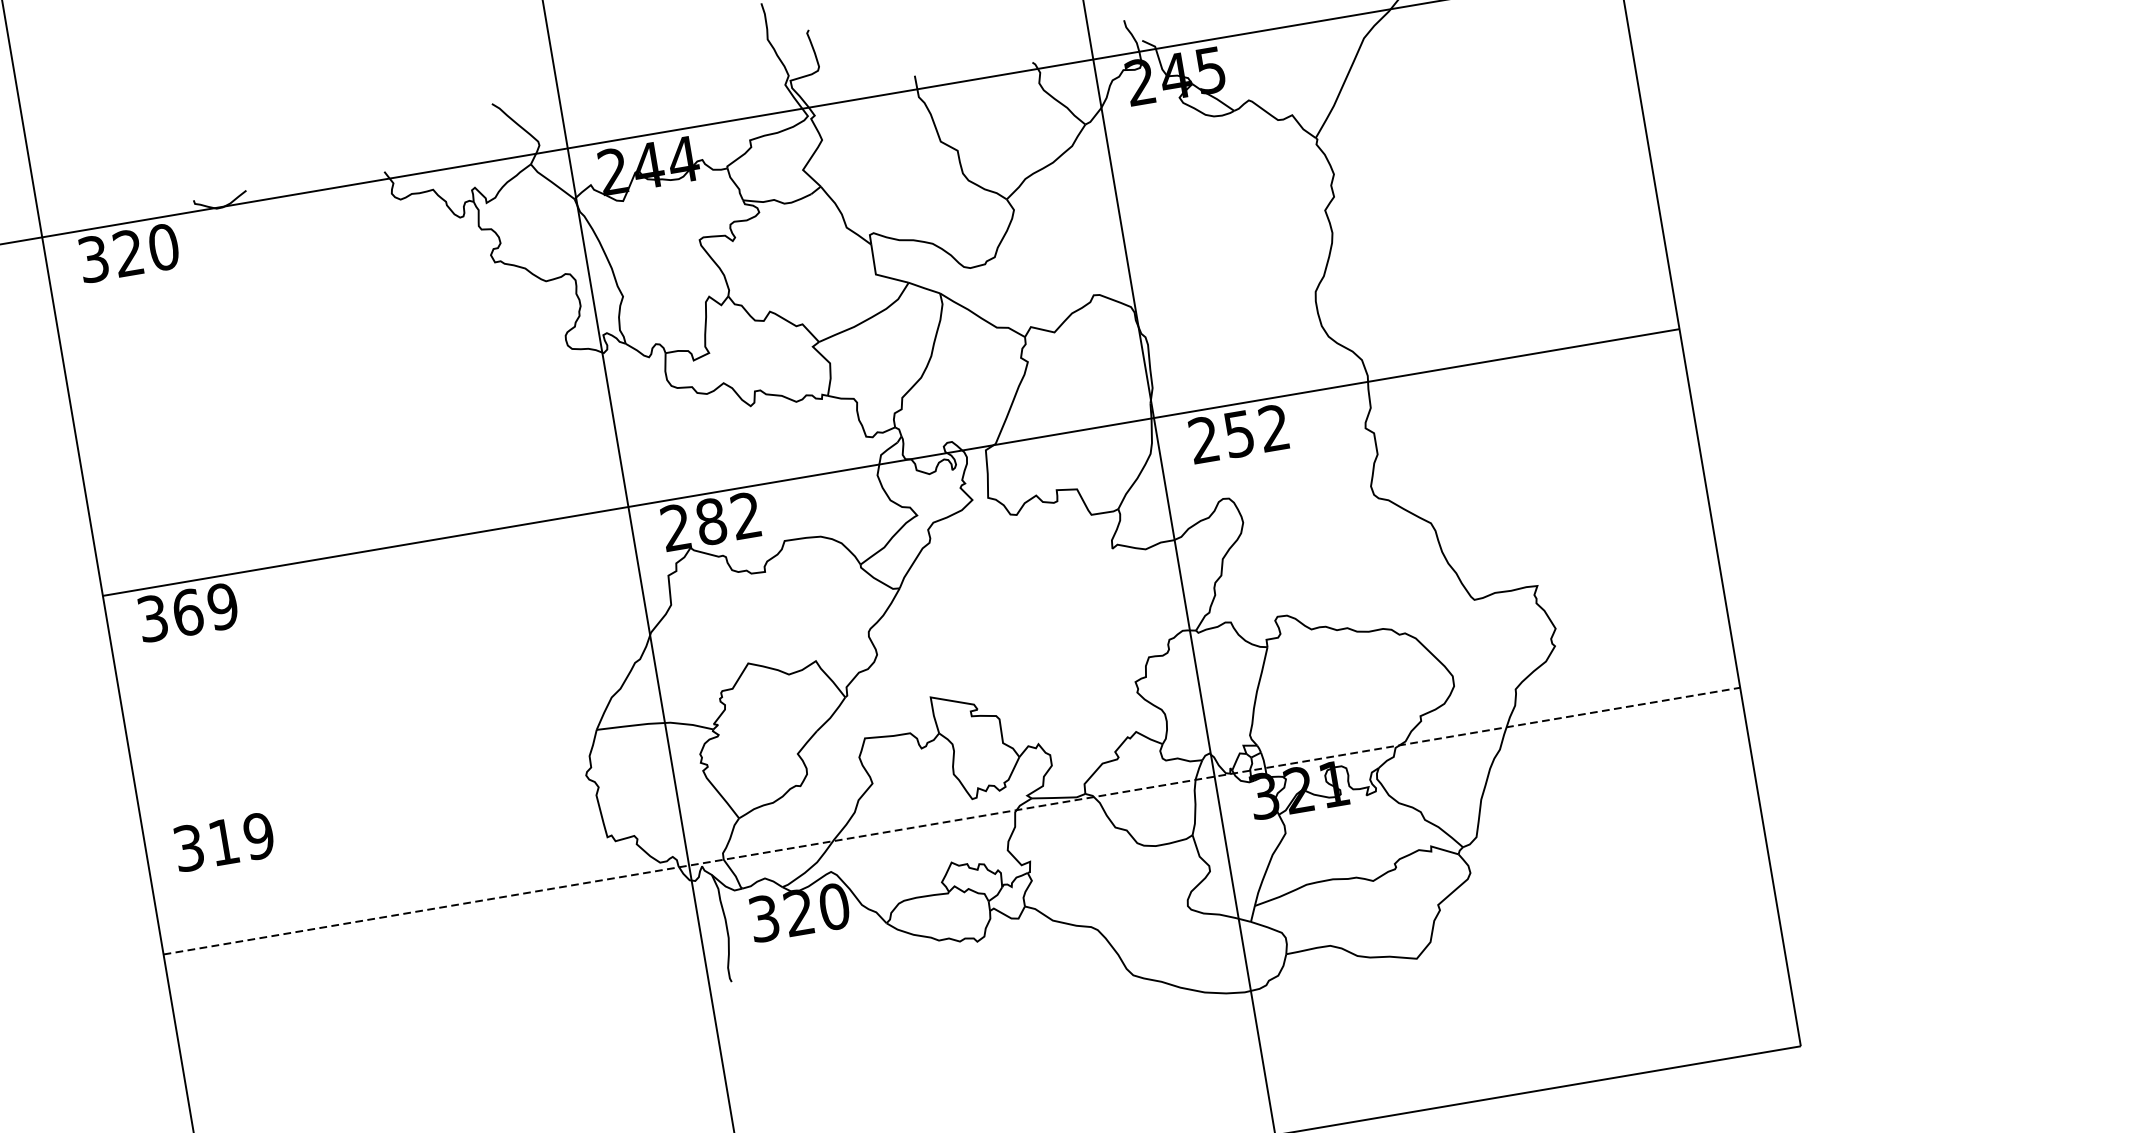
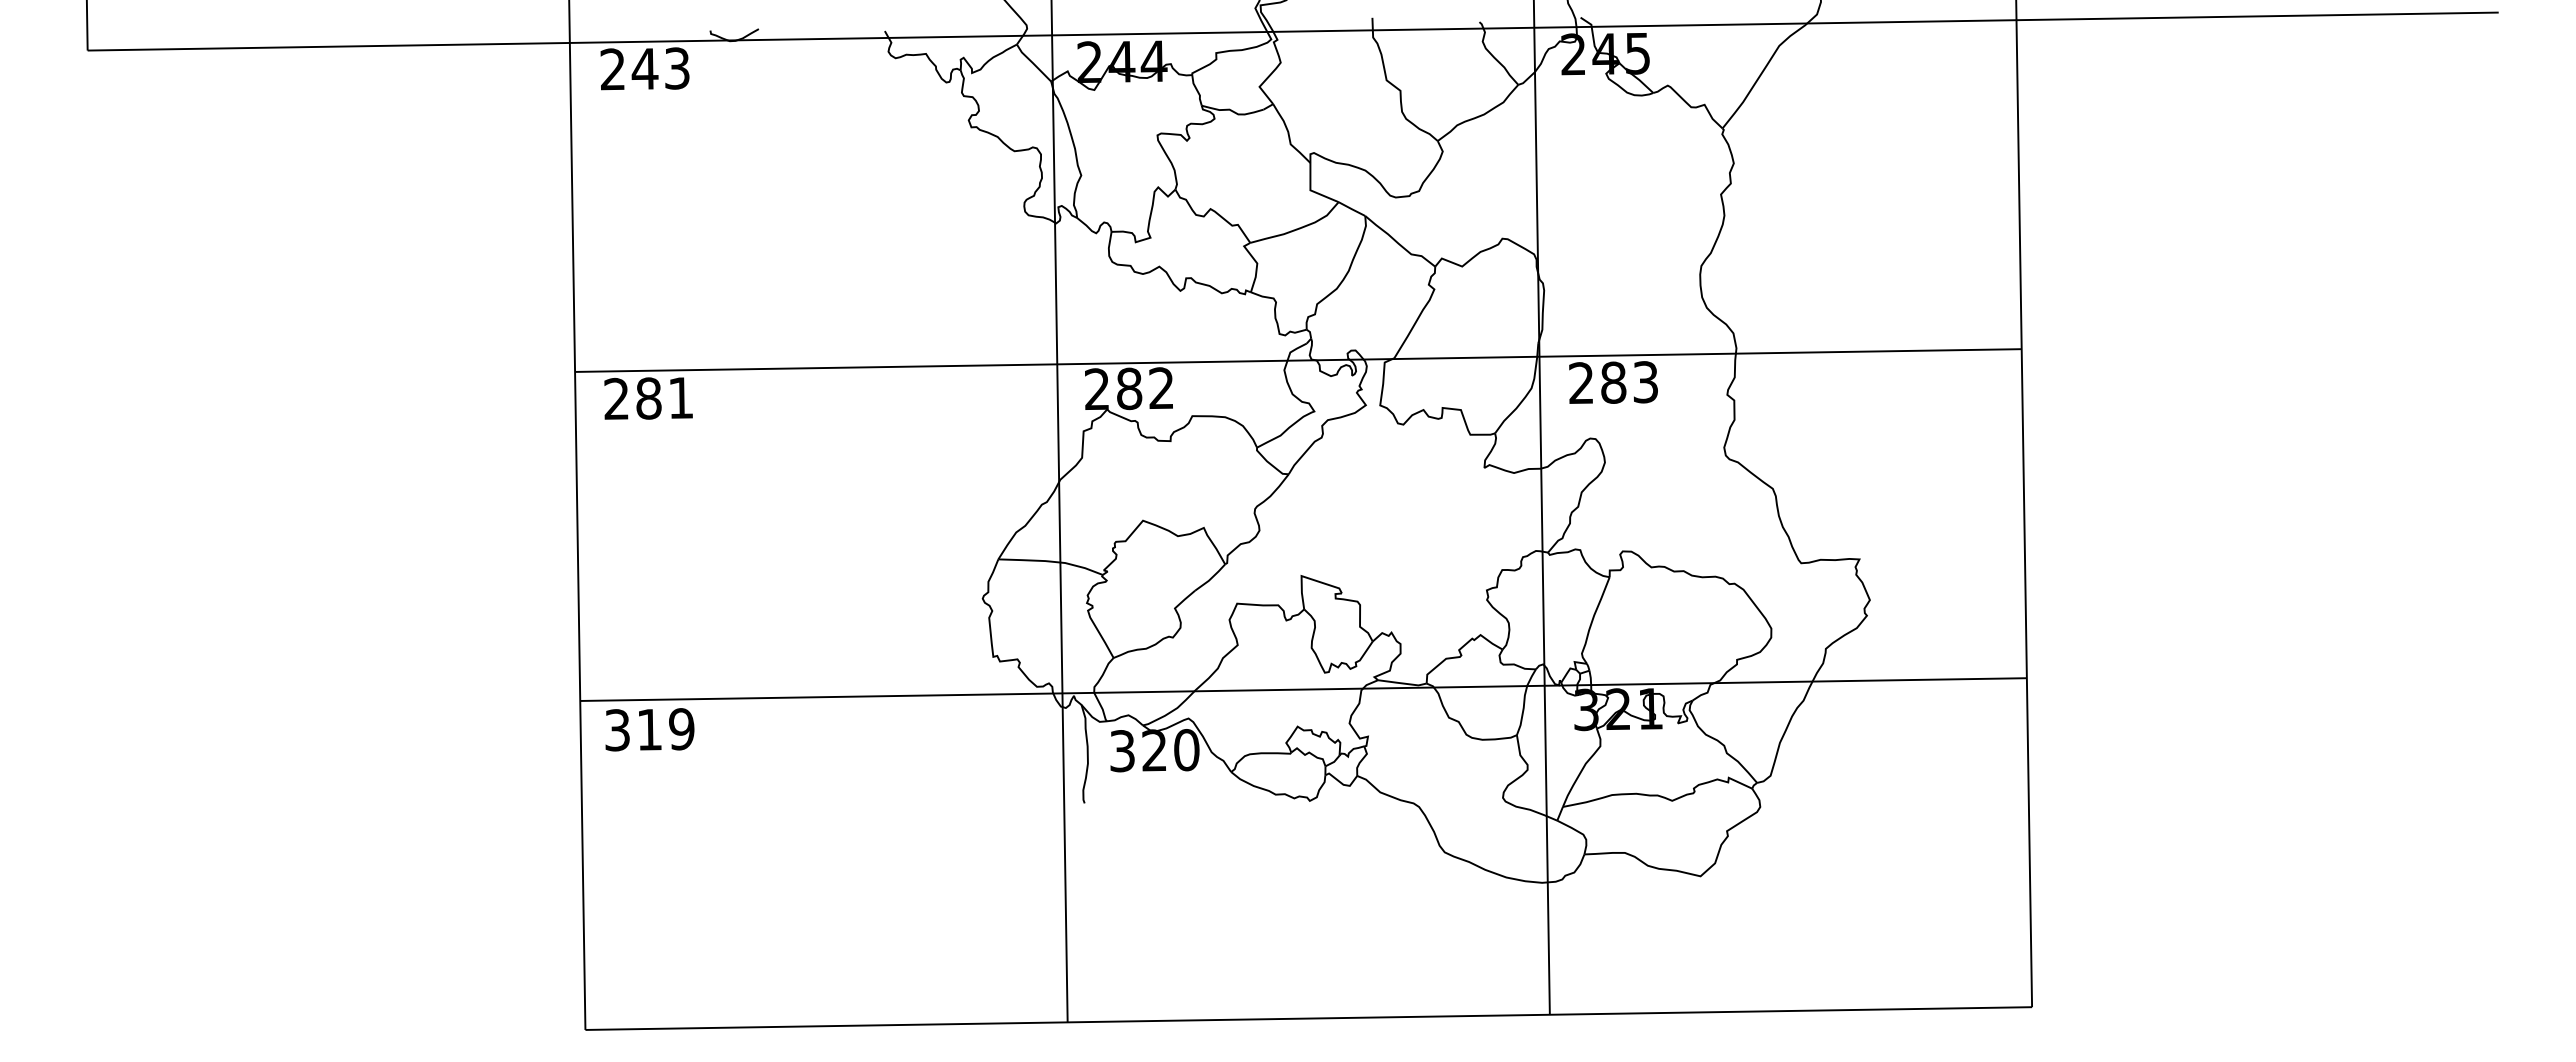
text: (128, 252) -> (644, 68), 320 -> 243
text: (1256, 431) -> (1629, 382), 252 -> 283
text: (187, 612) -> (648, 398), 369 -> 281
line: (952, 820) -> (1304, 689), dashed -> solid
text: (223, 841) -> (649, 729), moved

